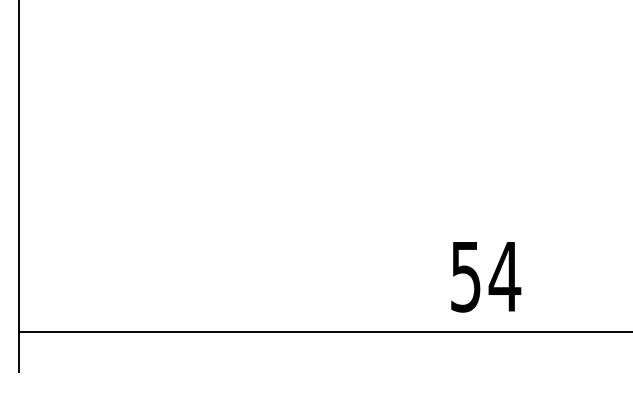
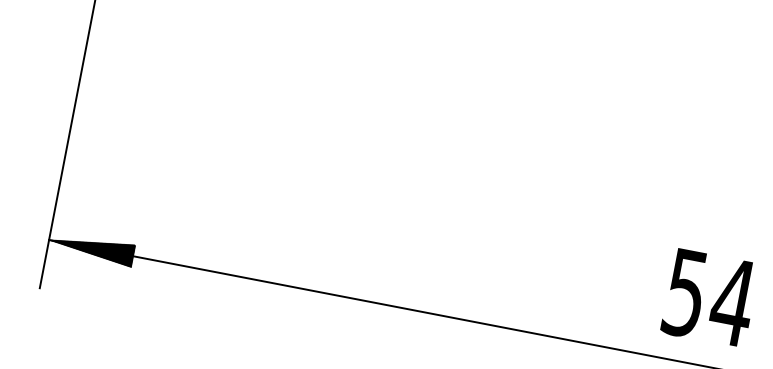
text: (486, 277) -> (710, 298), moved
hatch: (53, 331) -> (90, 247), added

